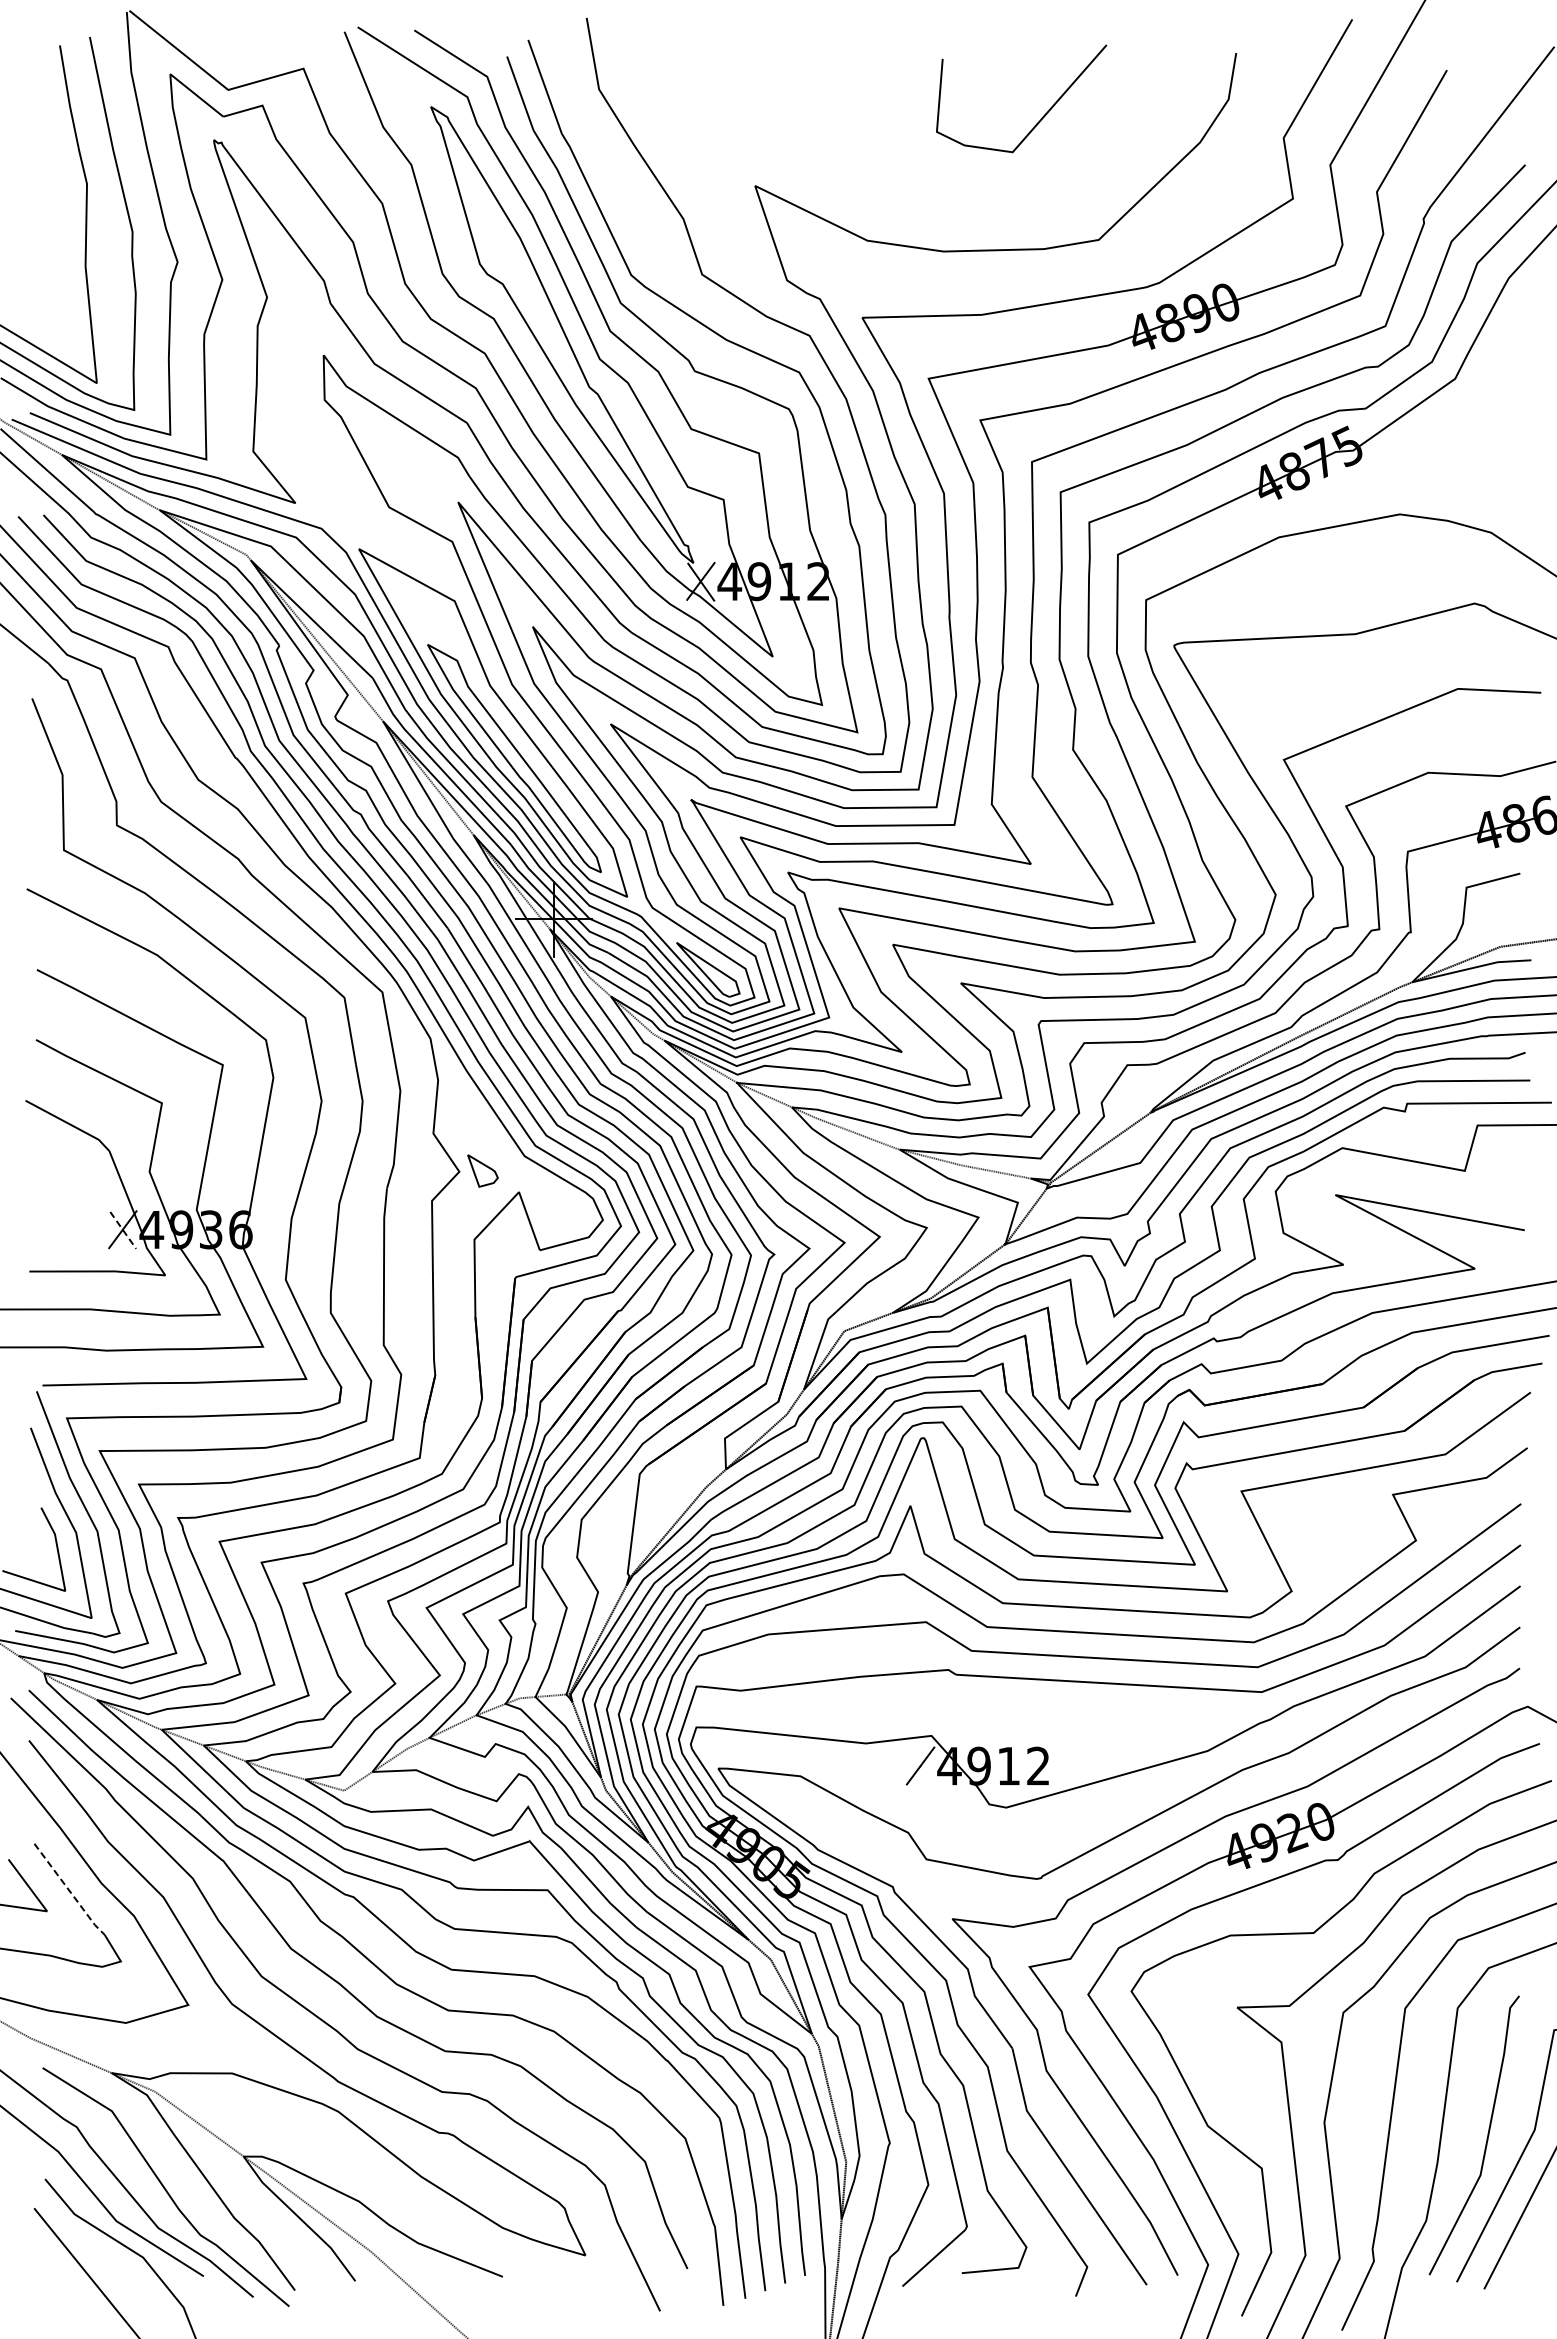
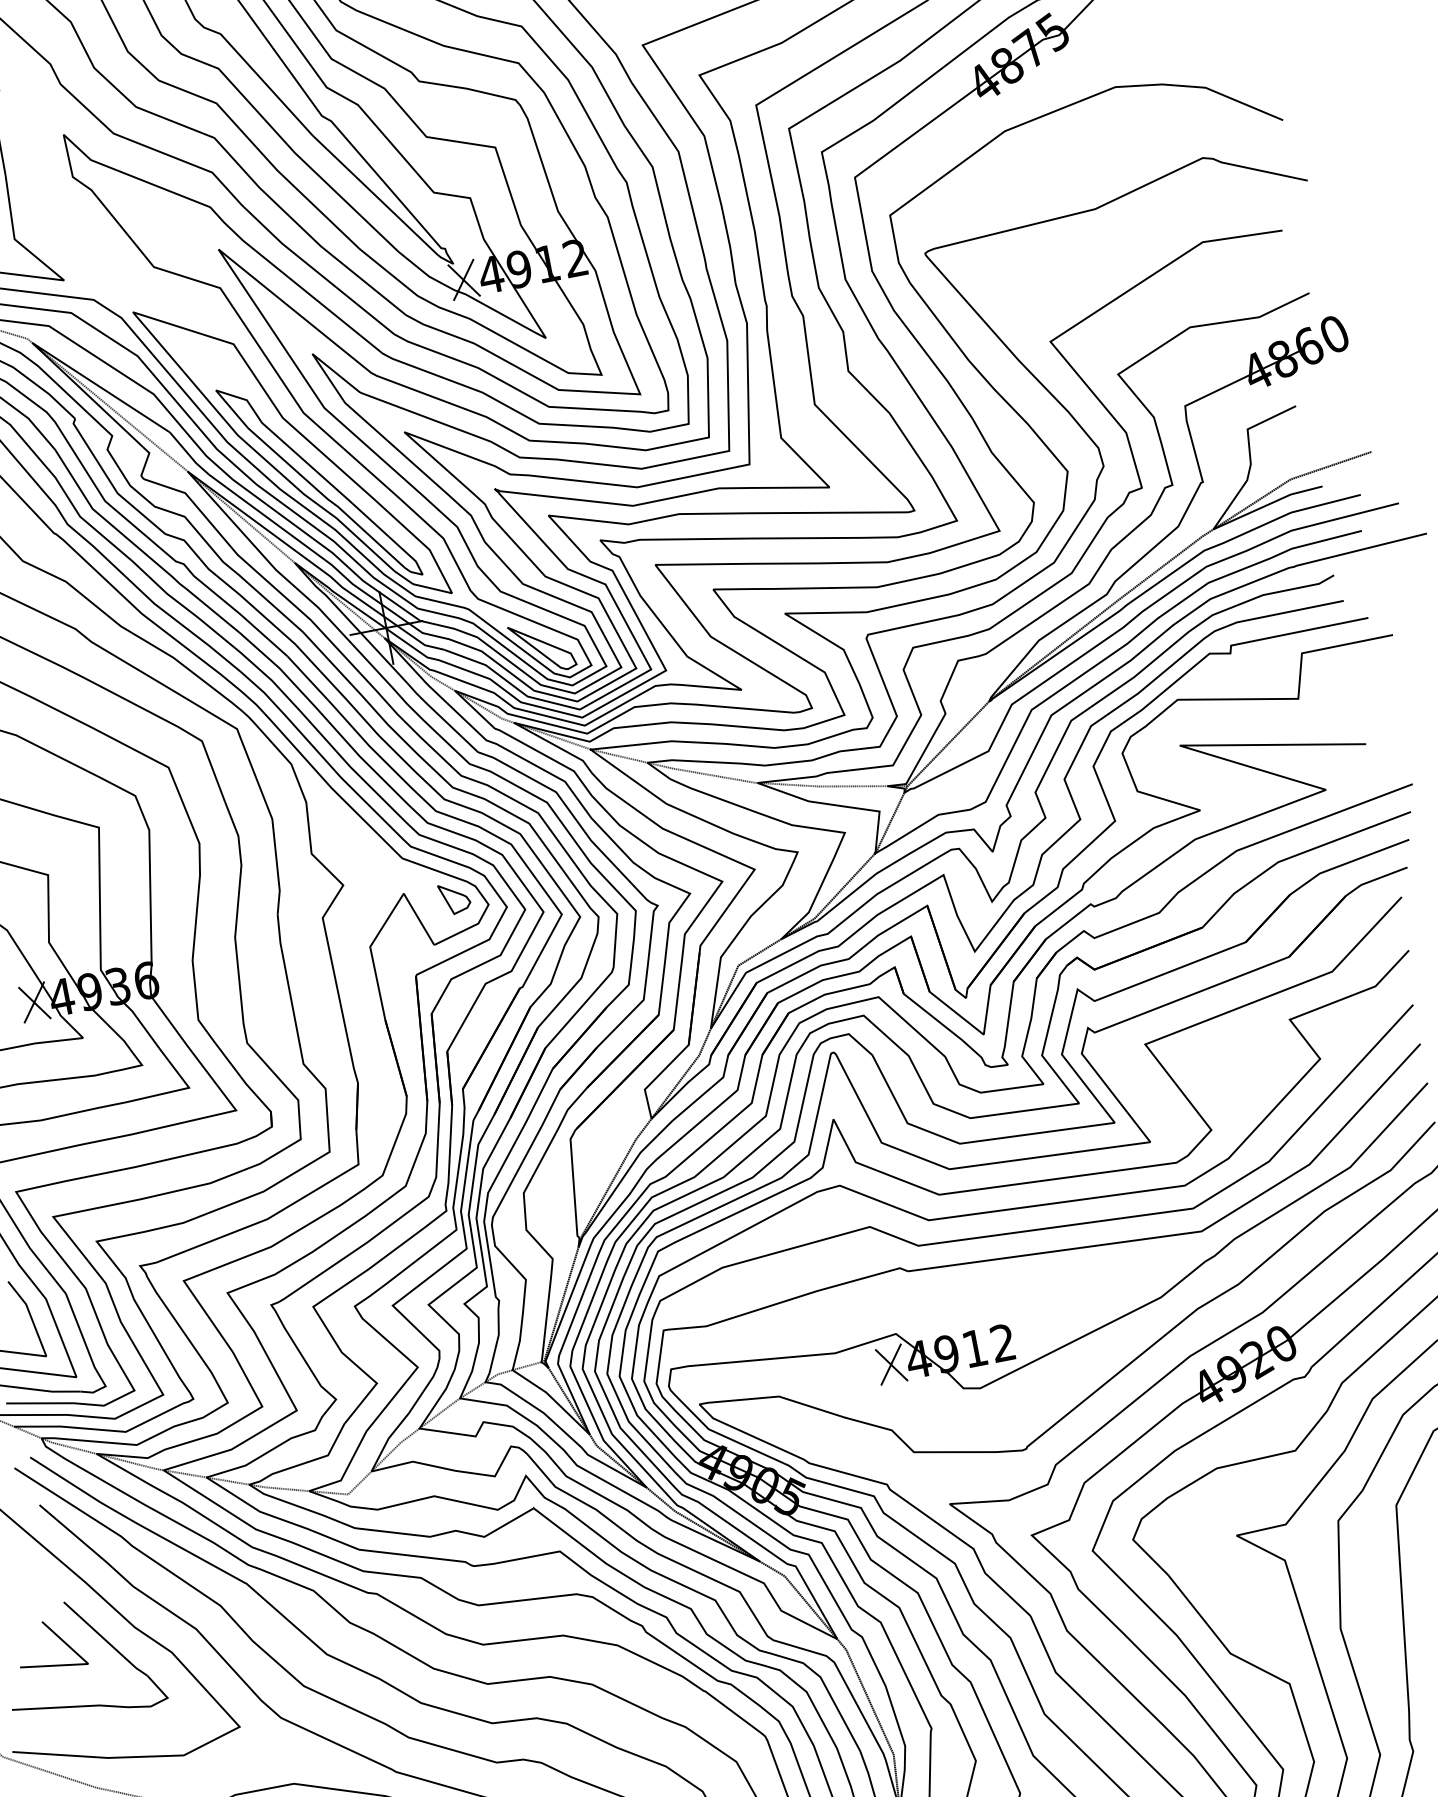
part: (482, 1170) -> (454, 897), moved
line: (123, 1230) -> (35, 1003), dashed -> solid
line: (920, 1766) -> (891, 1365), added
line: (69, 1890) -> (105, 1640), dashed -> solid

